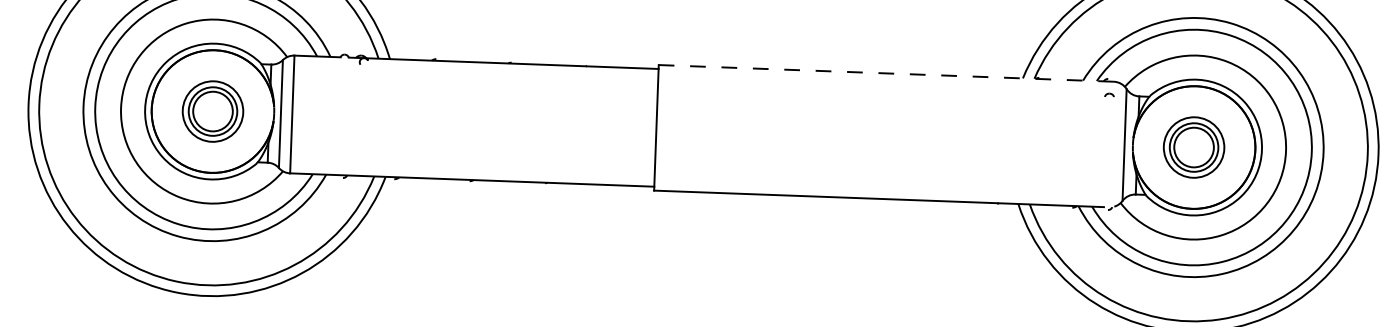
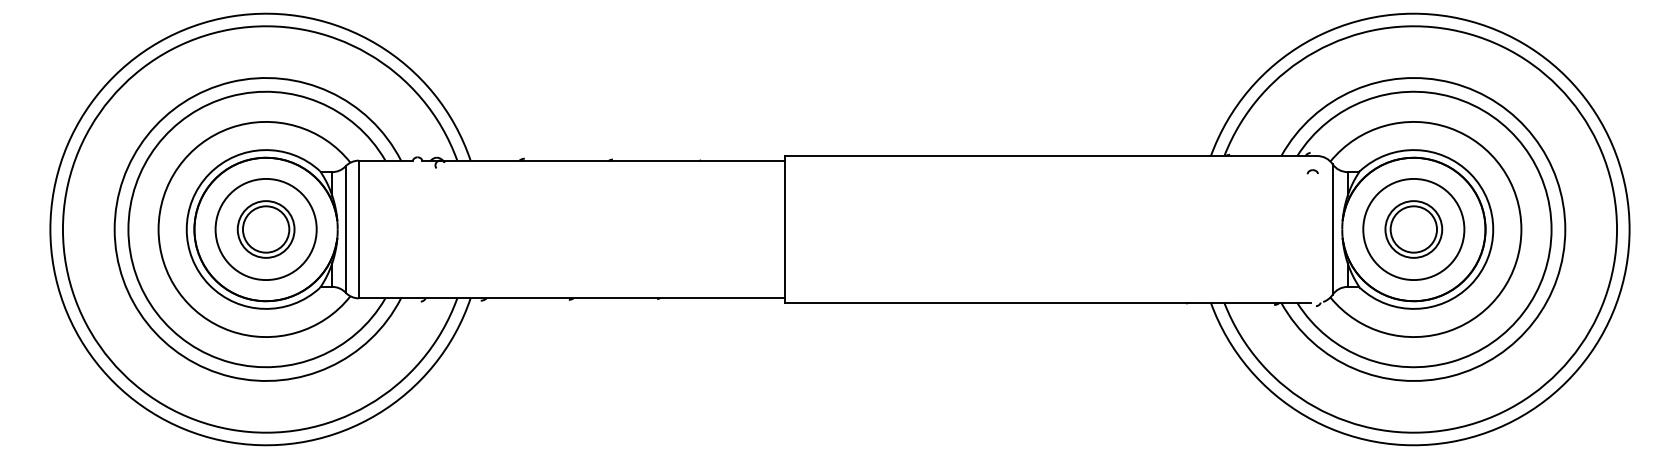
line: (885, 73) -> (1050, 156), dashed -> solid
circle: (212, 111) -> (265, 229), size x1.43
circle: (1193, 147) -> (1413, 229), size x1.43

